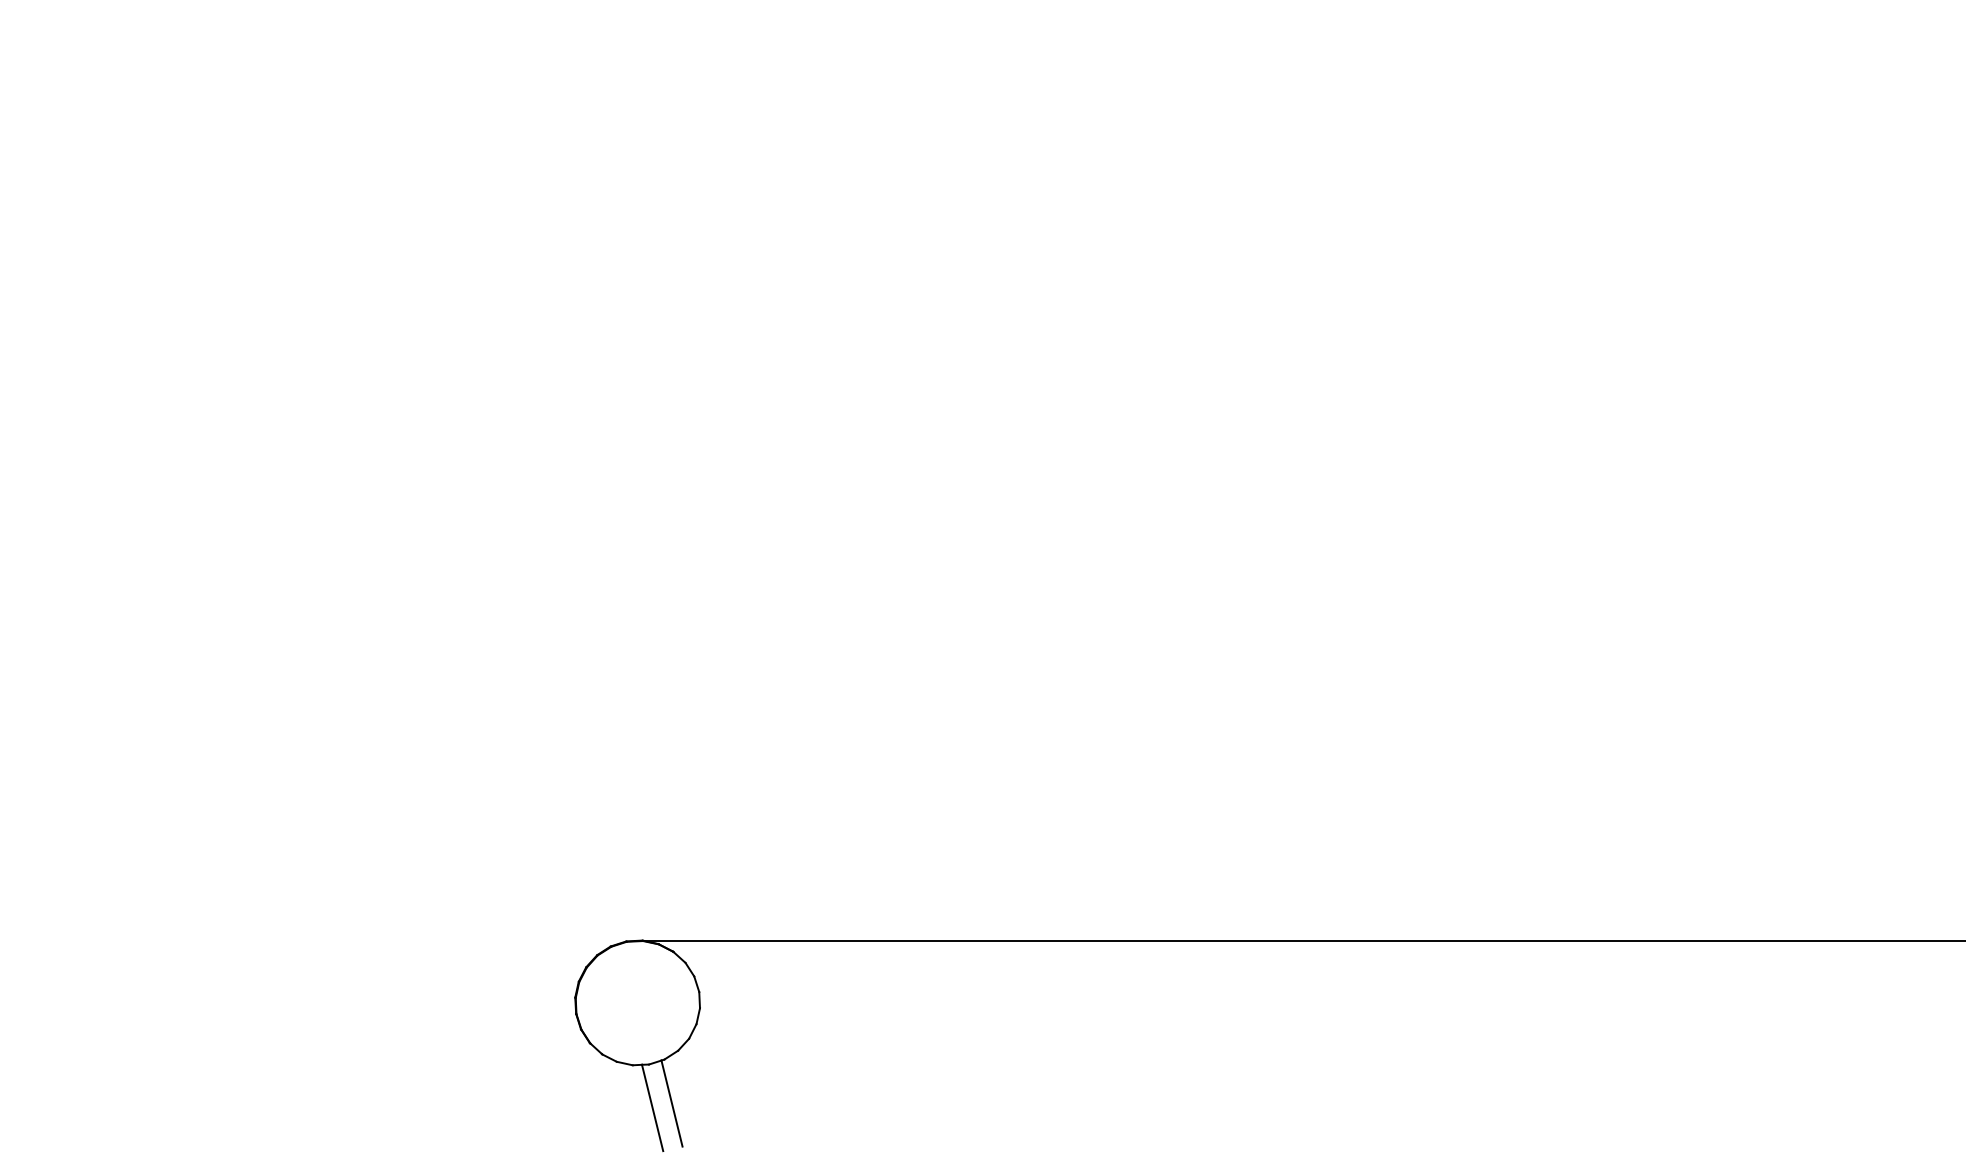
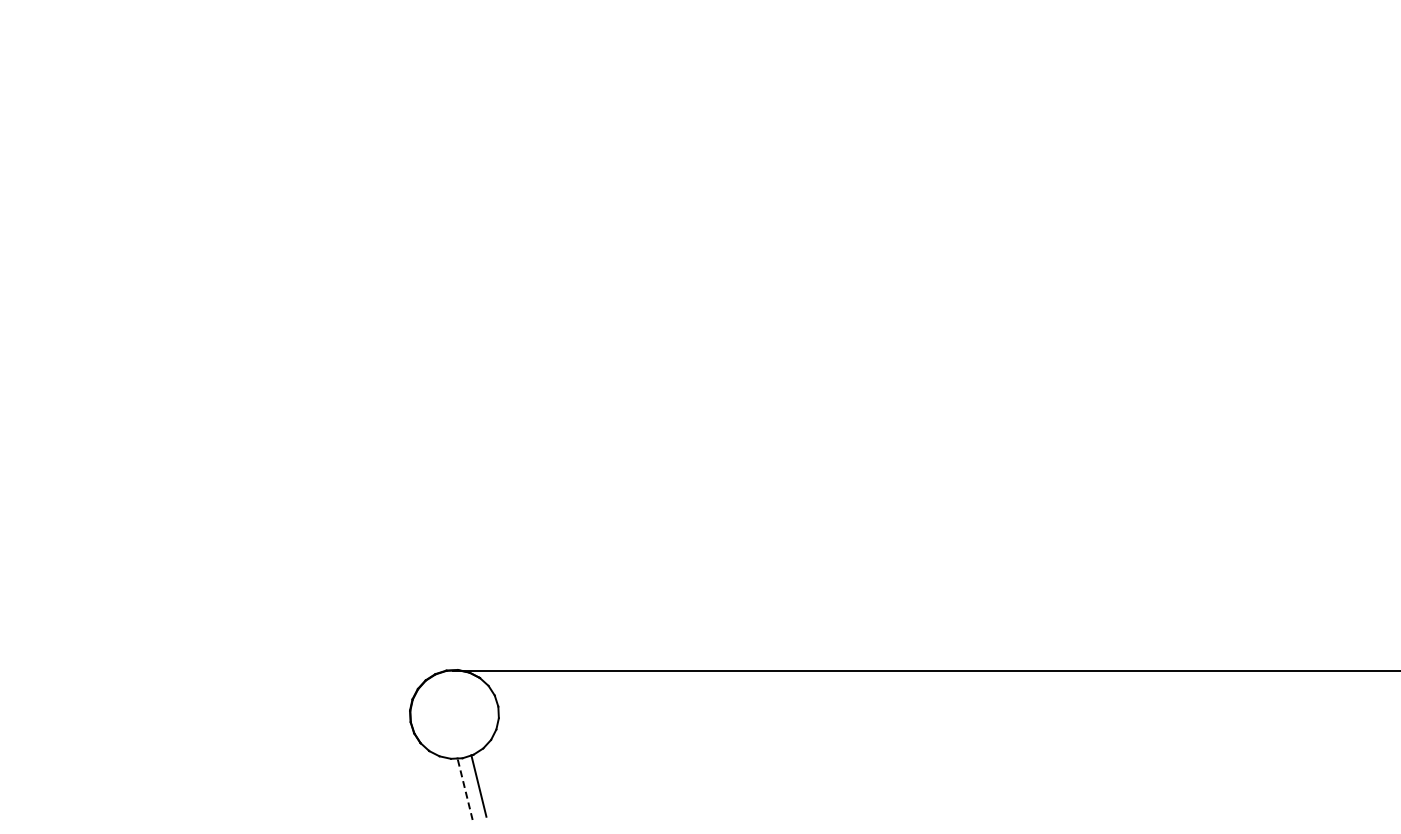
line: (653, 1108) -> (465, 789), solid -> dashed

